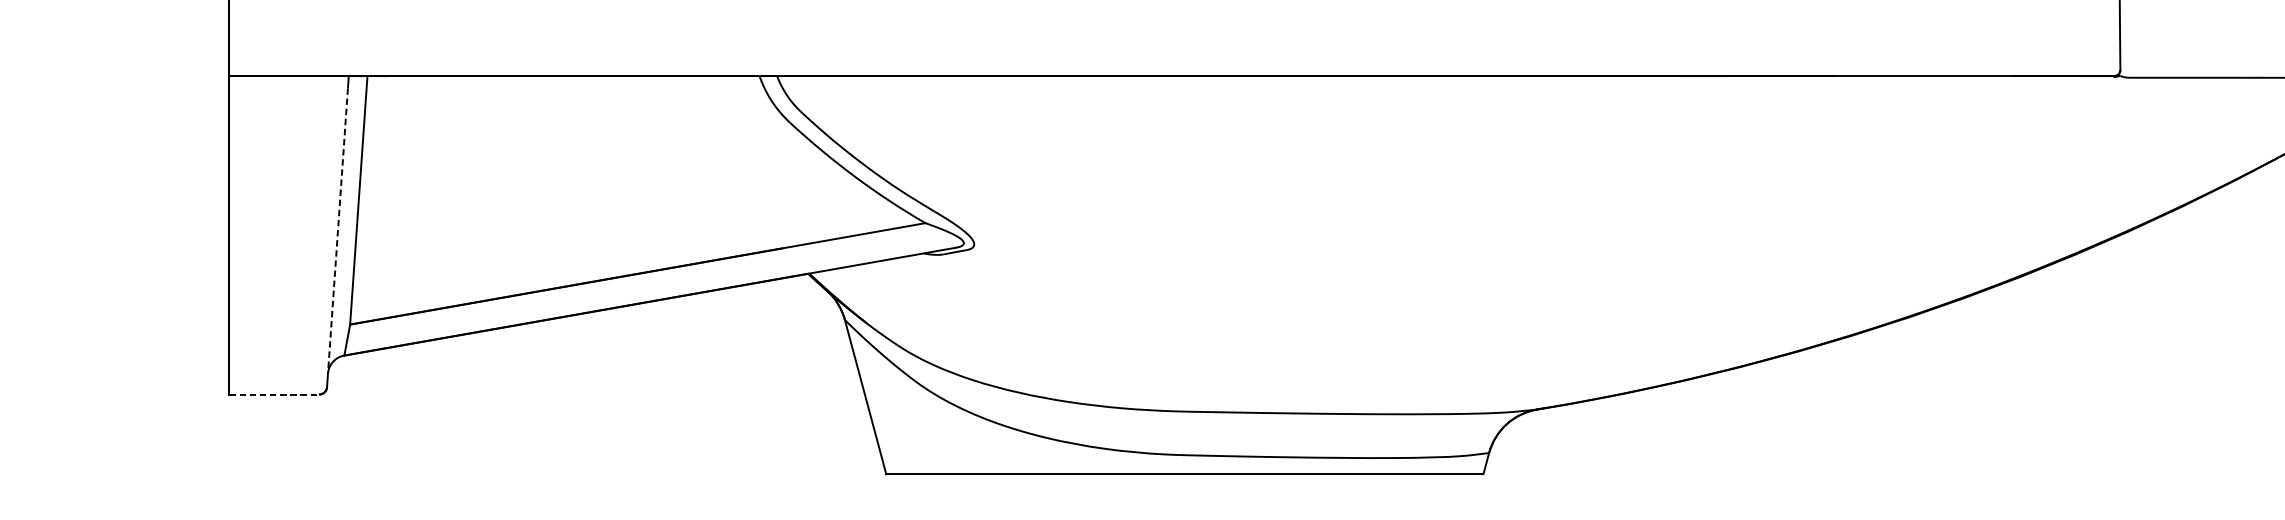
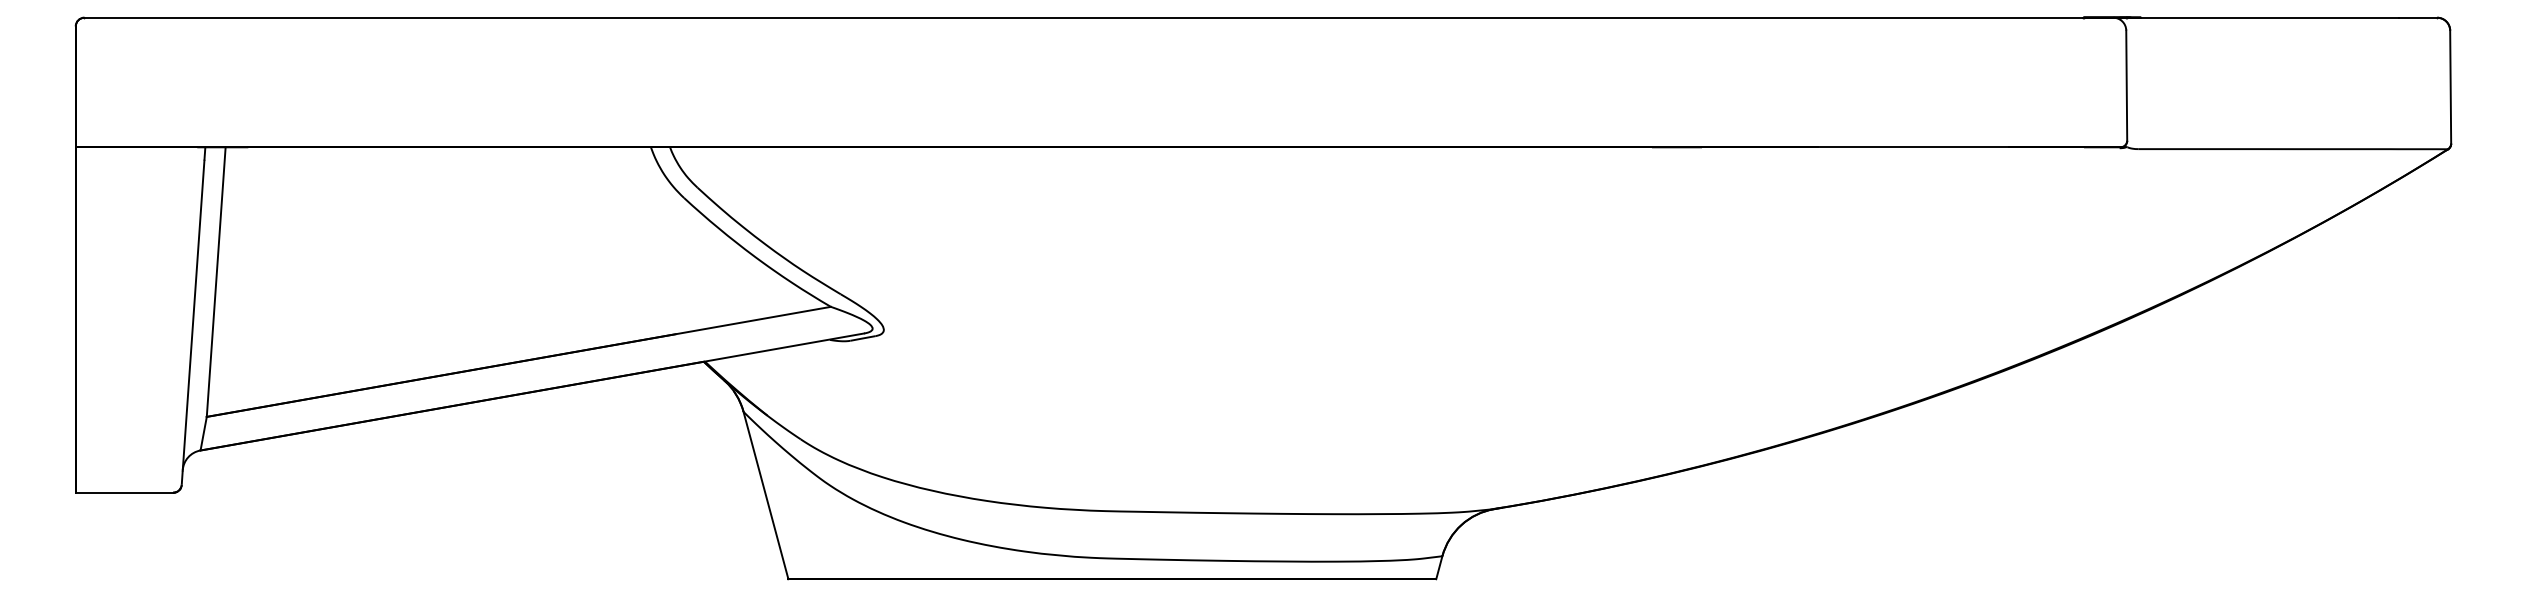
line: (337, 232) -> (193, 316), dashed -> solid
line: (274, 394) -> (124, 492), dashed -> solid

